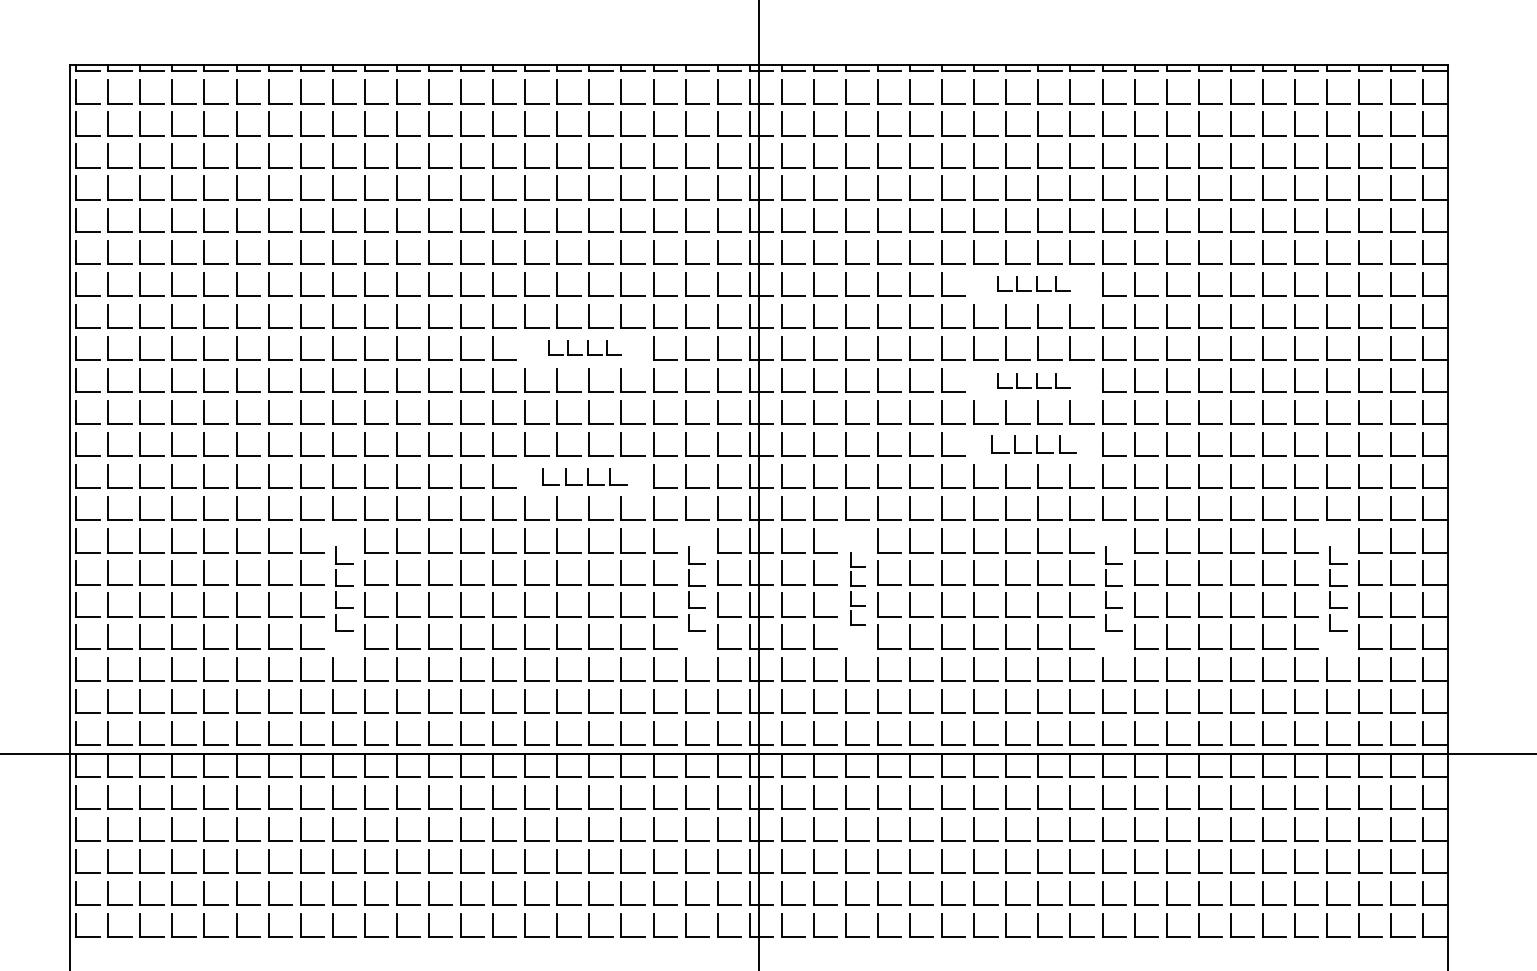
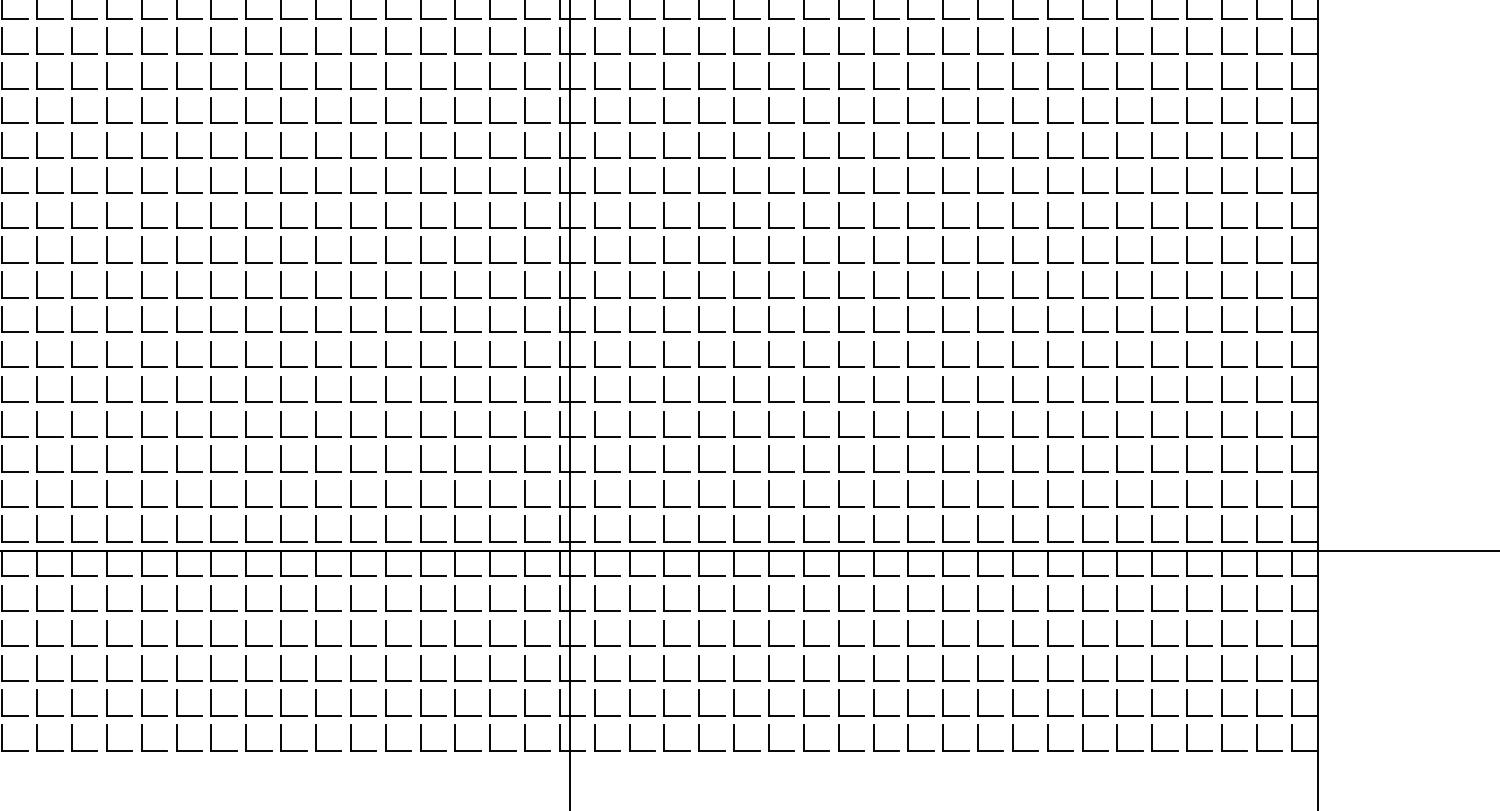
part: (1033, 284) -> (868, 41), size x1.67
part: (584, 348) -> (380, 110), size x1.67
part: (1033, 380) -> (868, 145), size x1.67
part: (1033, 444) -> (868, 215), size x1.43
part: (584, 476) -> (380, 249), size x1.43
part: (344, 588) -> (119, 371), size x1.43
part: (697, 588) -> (503, 371), size x1.43
part: (857, 588) -> (676, 371), size x1.67
part: (1114, 588) -> (956, 371), size x1.43
part: (1338, 588) -> (1199, 371), size x1.43

